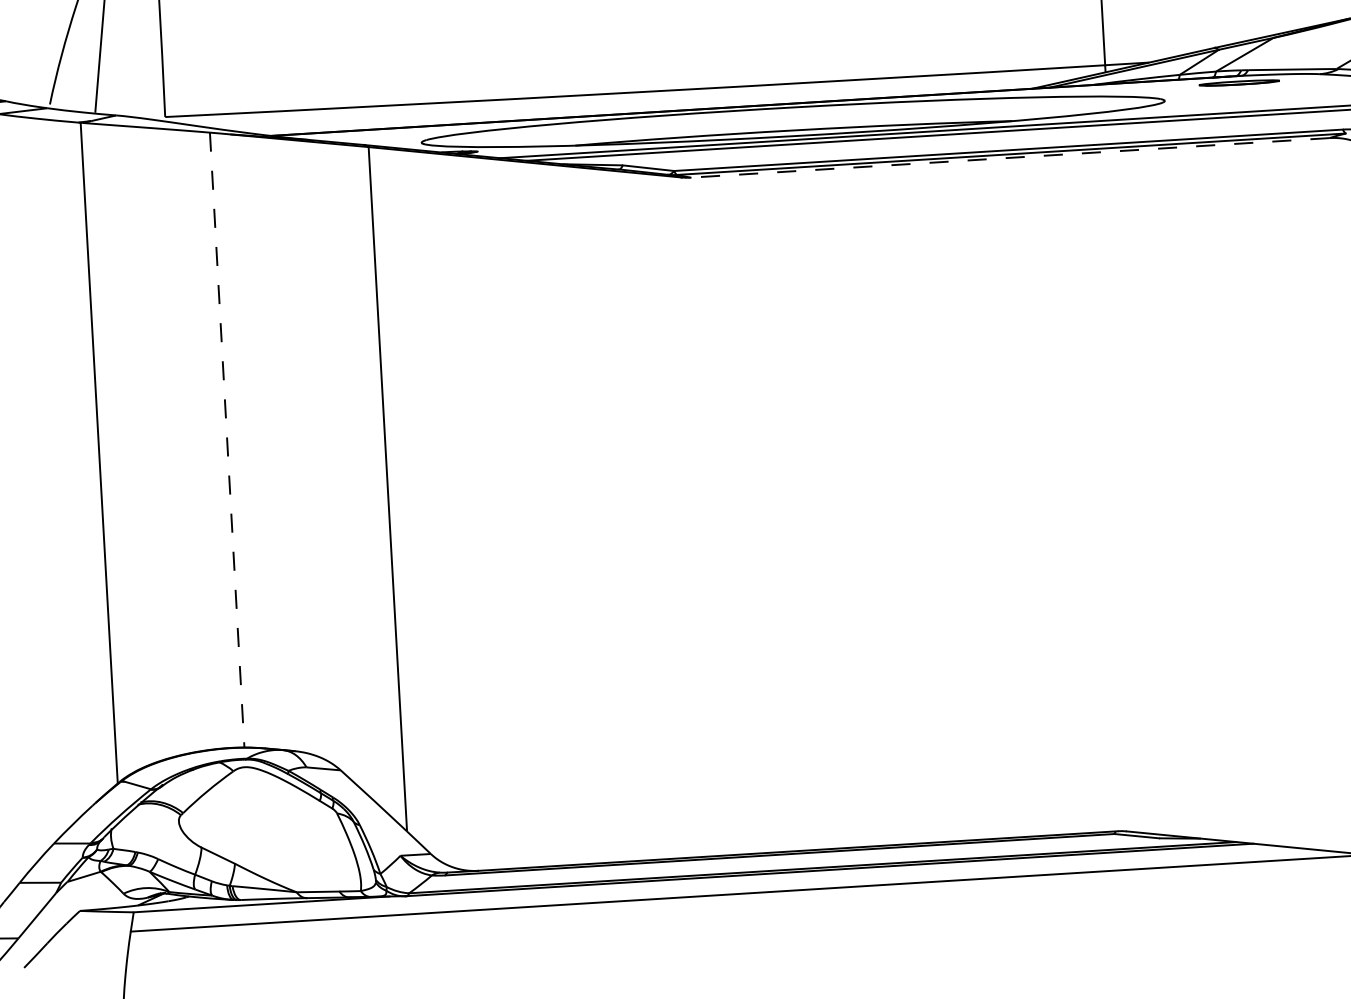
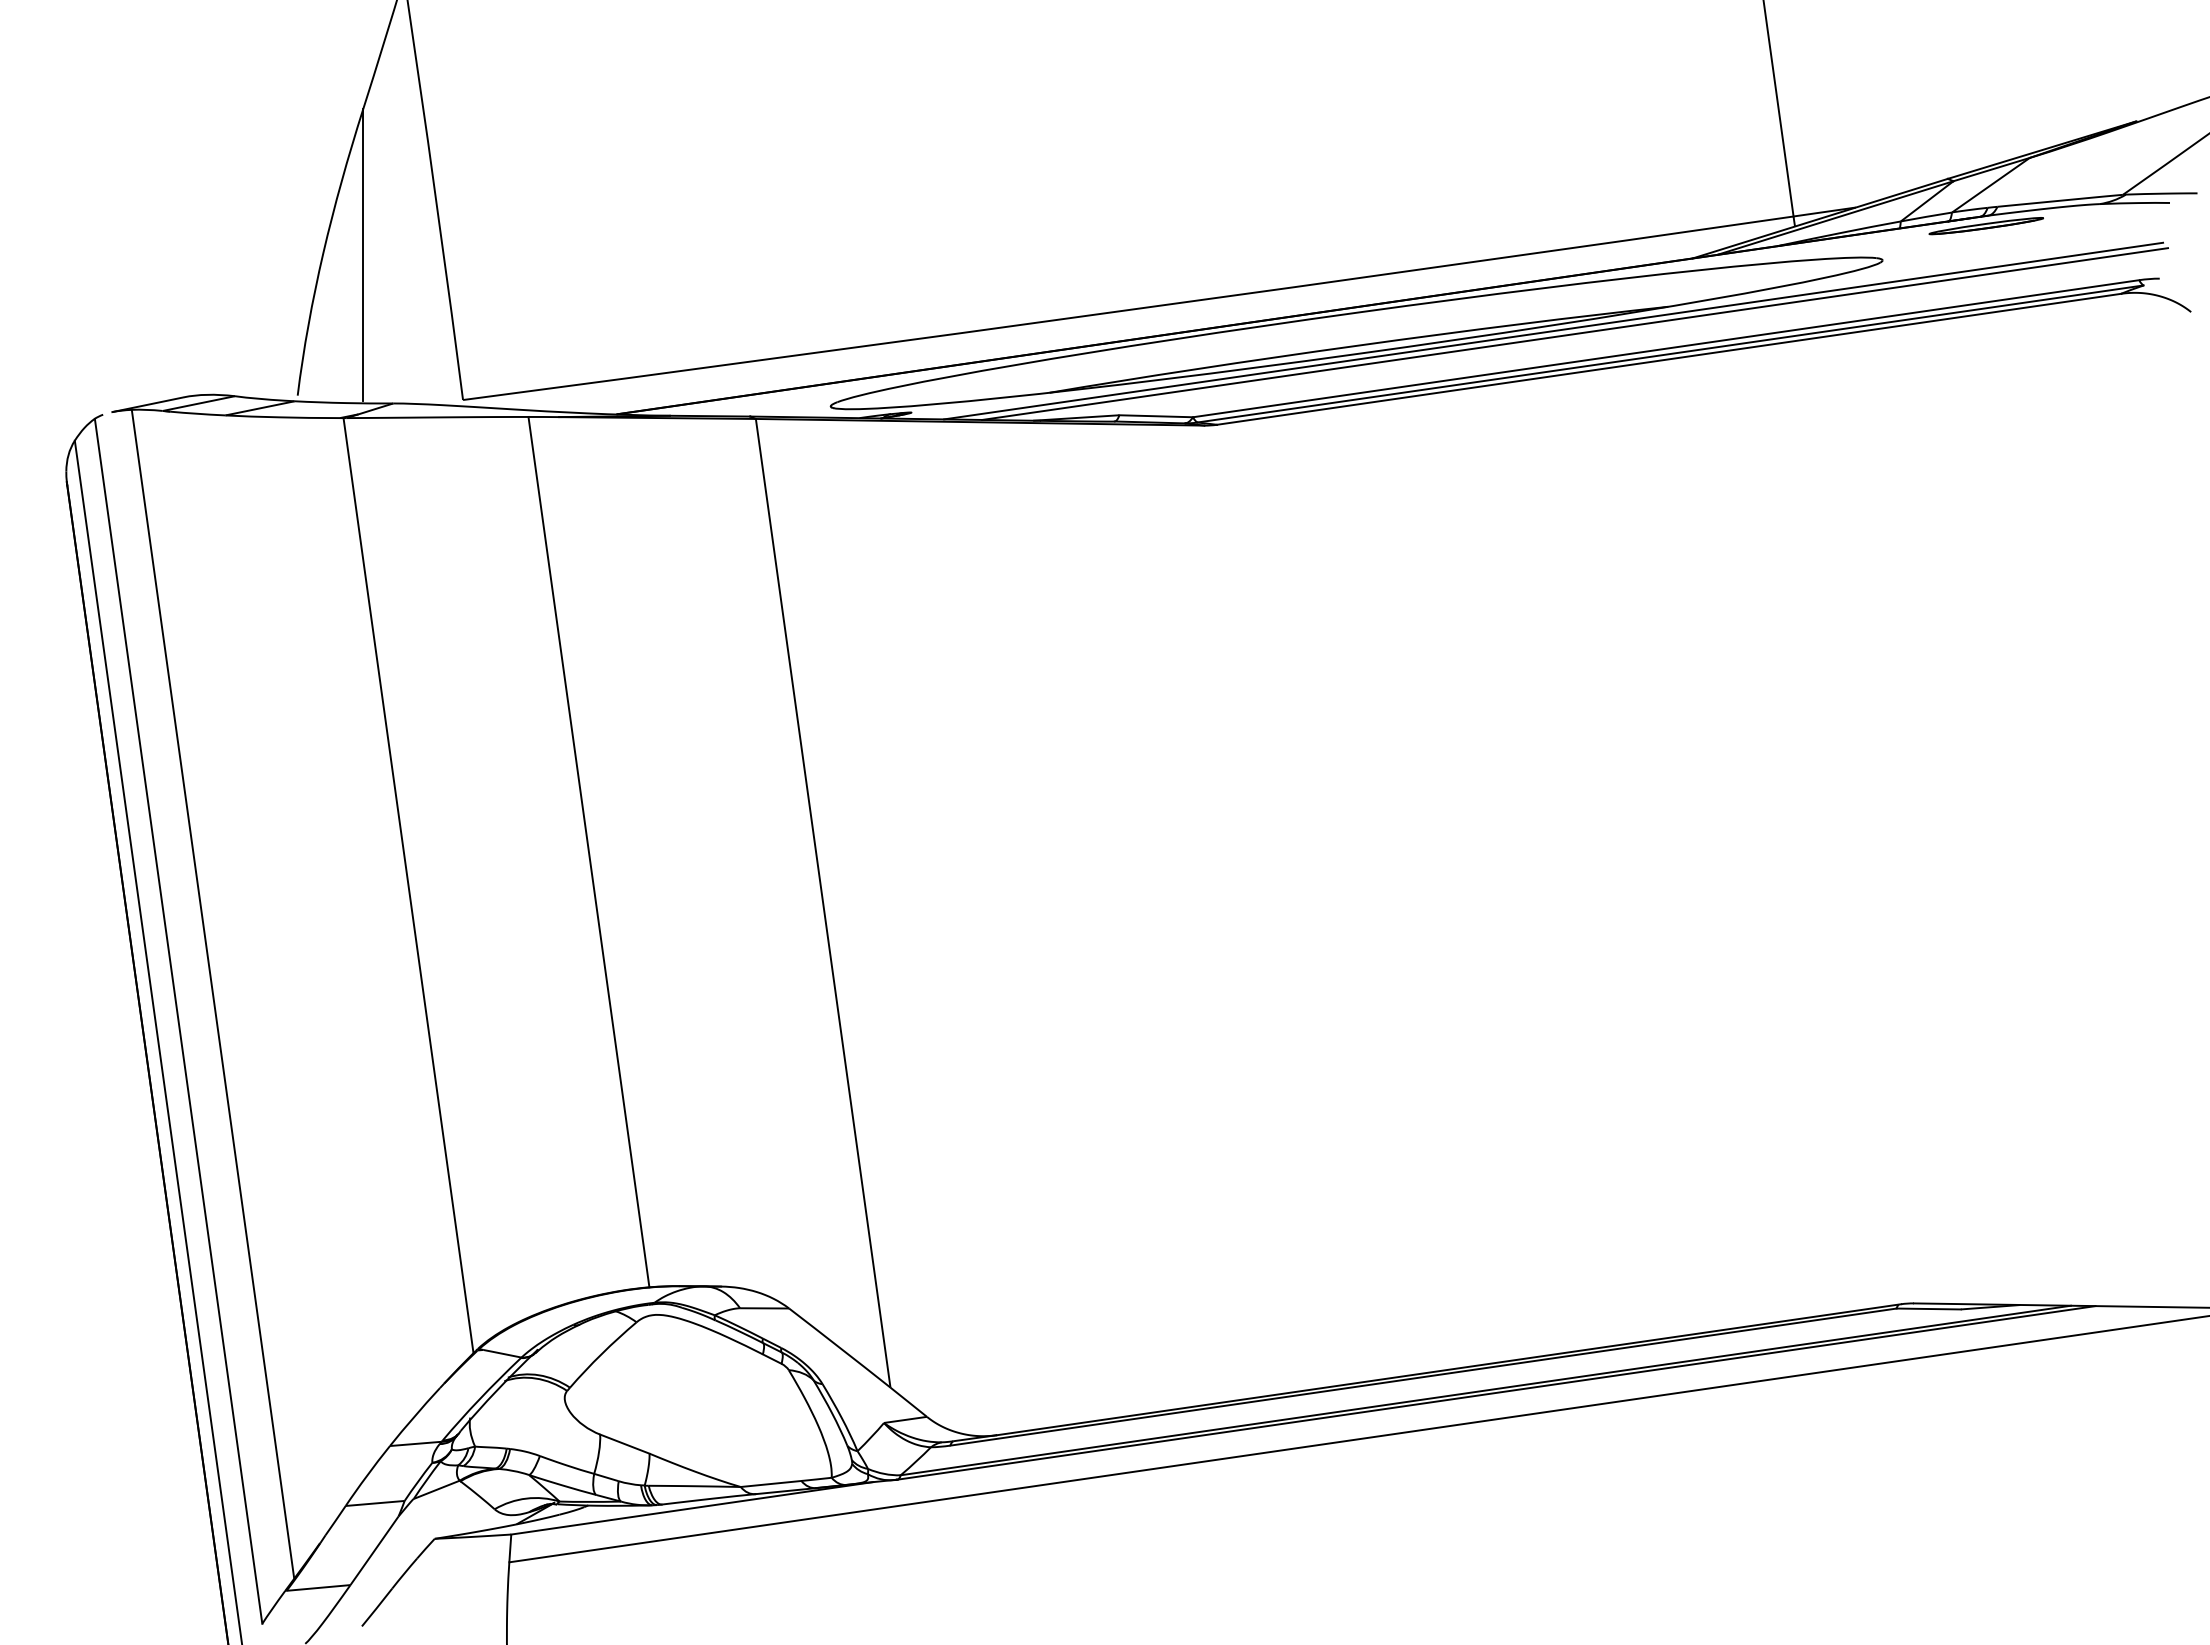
line: (1010, 158) -> (1669, 359), dashed -> solid
line: (227, 440) -> (589, 852), dashed -> solid

